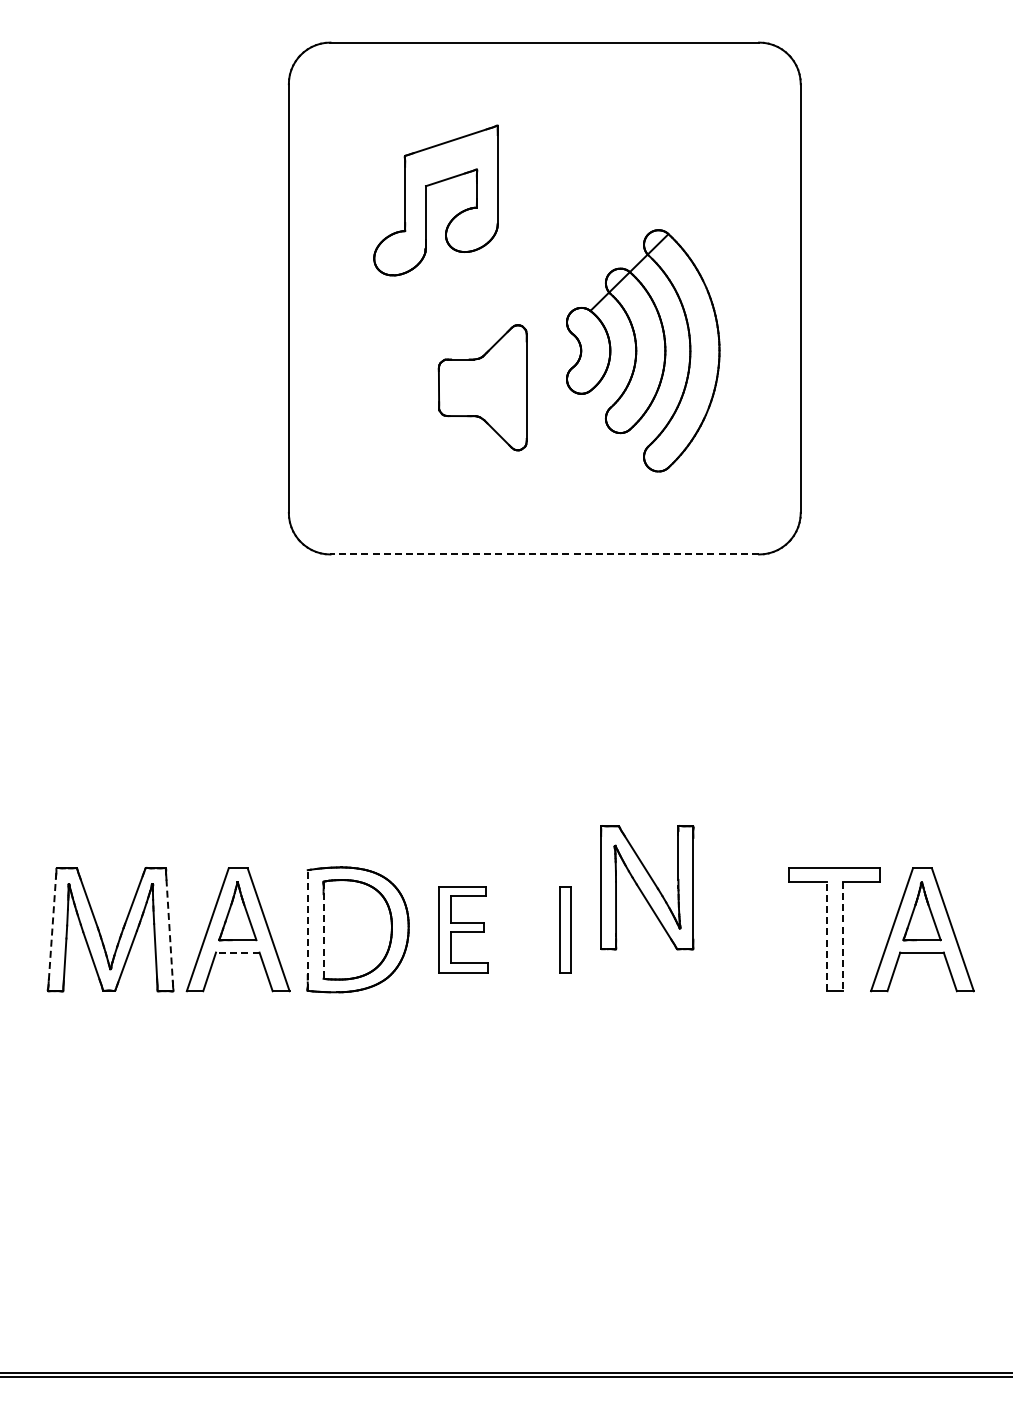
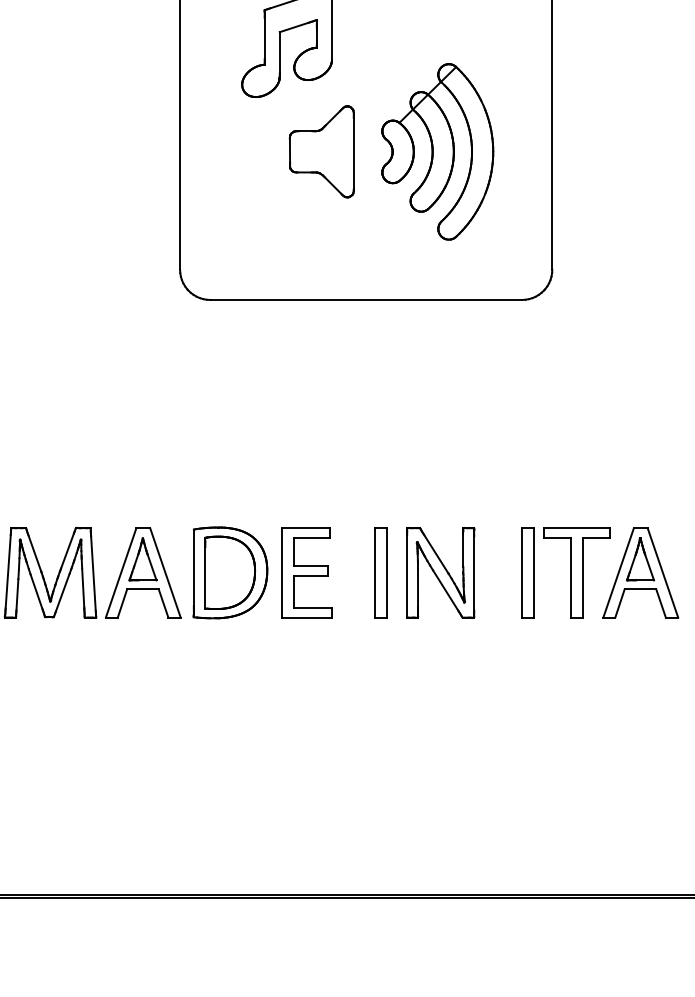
part: (482, 387) -> (321, 151), moved
line: (544, 554) -> (365, 299), dashed -> solid
part: (647, 887) -> (440, 572), moved
line: (52, 929) -> (8, 572), dashed -> solid
line: (169, 929) -> (93, 572), dashed -> solid
part: (463, 929) -> (307, 572), size x1.43
part: (564, 929) -> (380, 572), size x1.43
part: (767, 929) -> (528, 572), added
line: (307, 930) -> (193, 573), dashed -> solid
line: (323, 930) -> (205, 573), dashed -> solid
line: (826, 936) -> (571, 577), dashed -> solid
line: (842, 936) -> (582, 577), dashed -> solid
line: (237, 952) -> (142, 589), dashed -> solid

